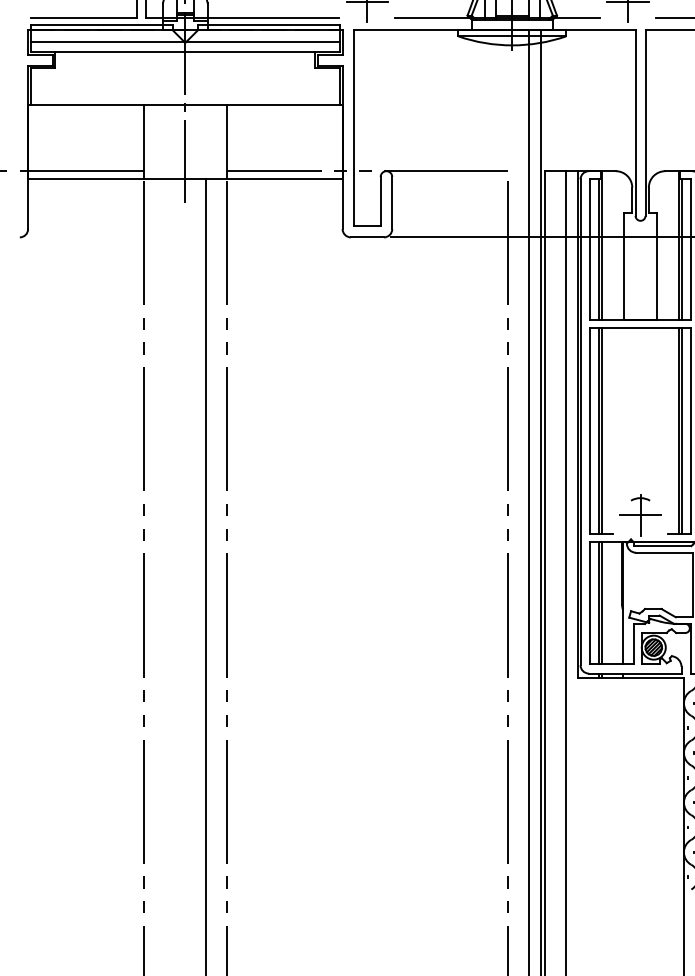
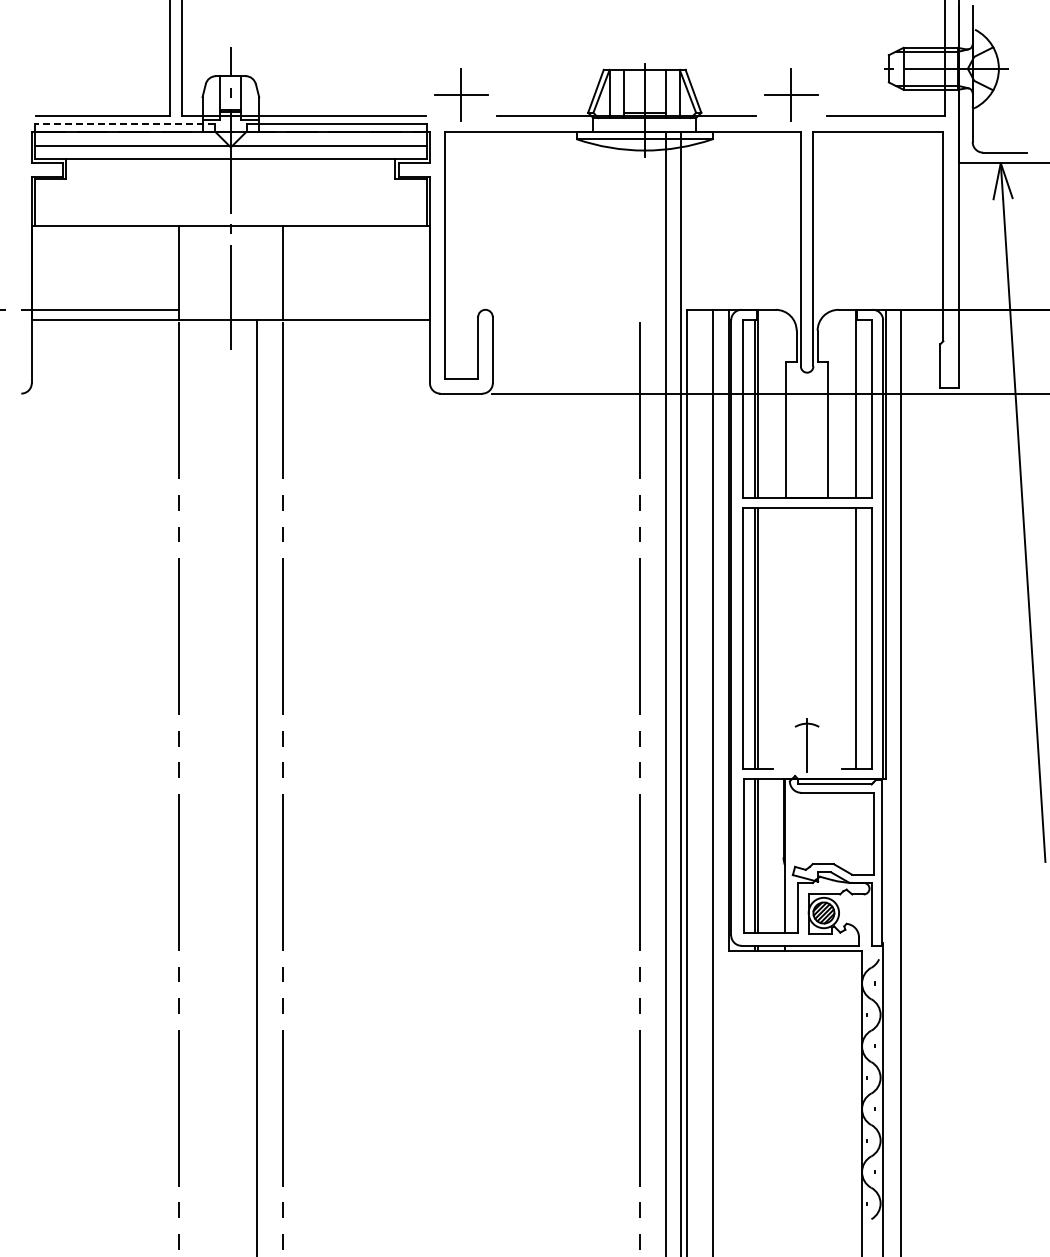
line: (101, 24) -> (124, 124), solid -> dashed
line: (367, 170) -> (461, 309), removed
line: (681, 249) -> (859, 409), removed
line: (681, 430) -> (859, 638), removed
line: (640, 515) -> (806, 745), removed

